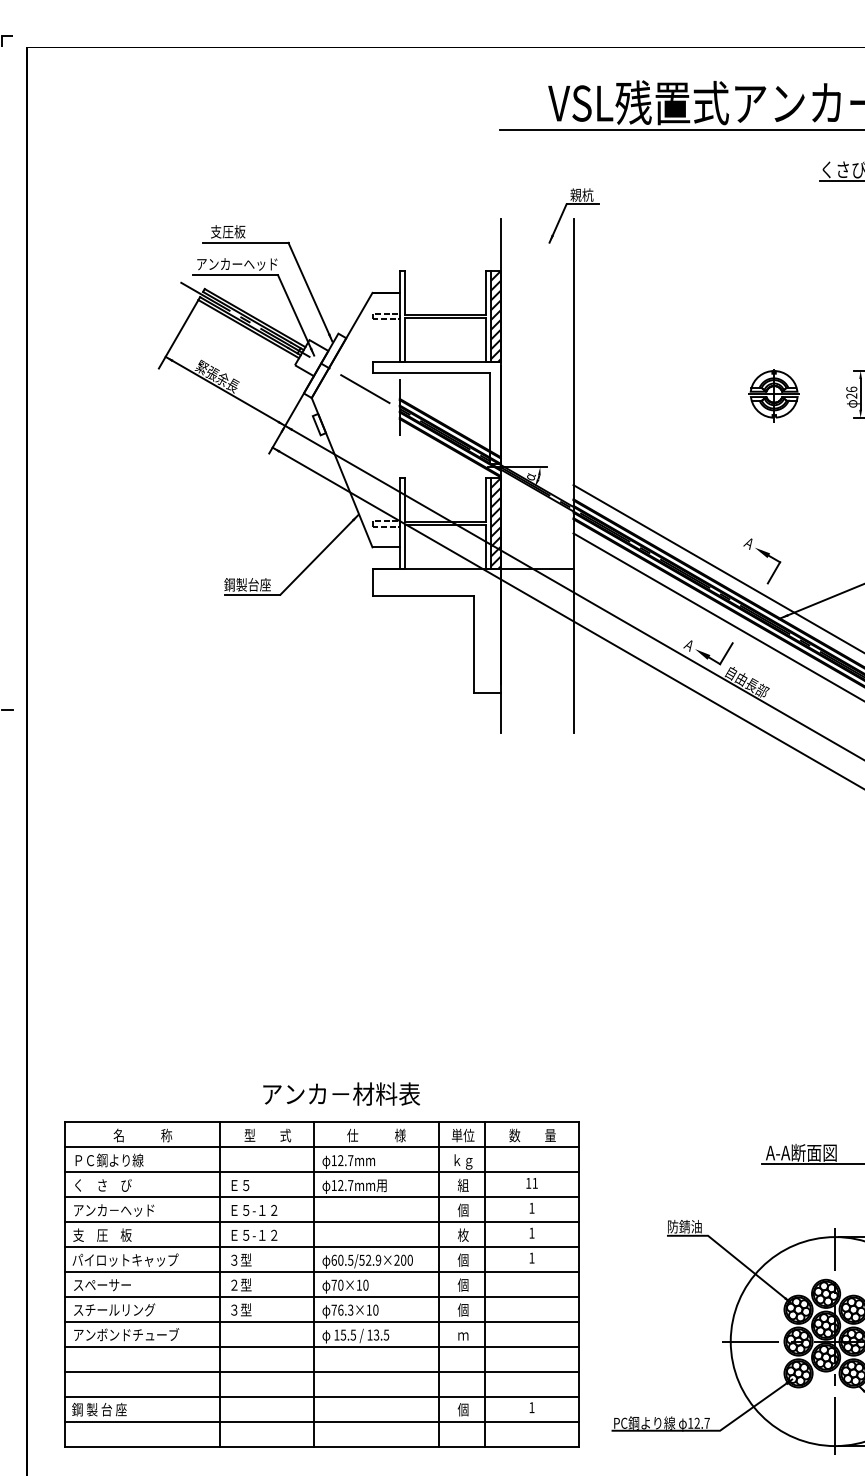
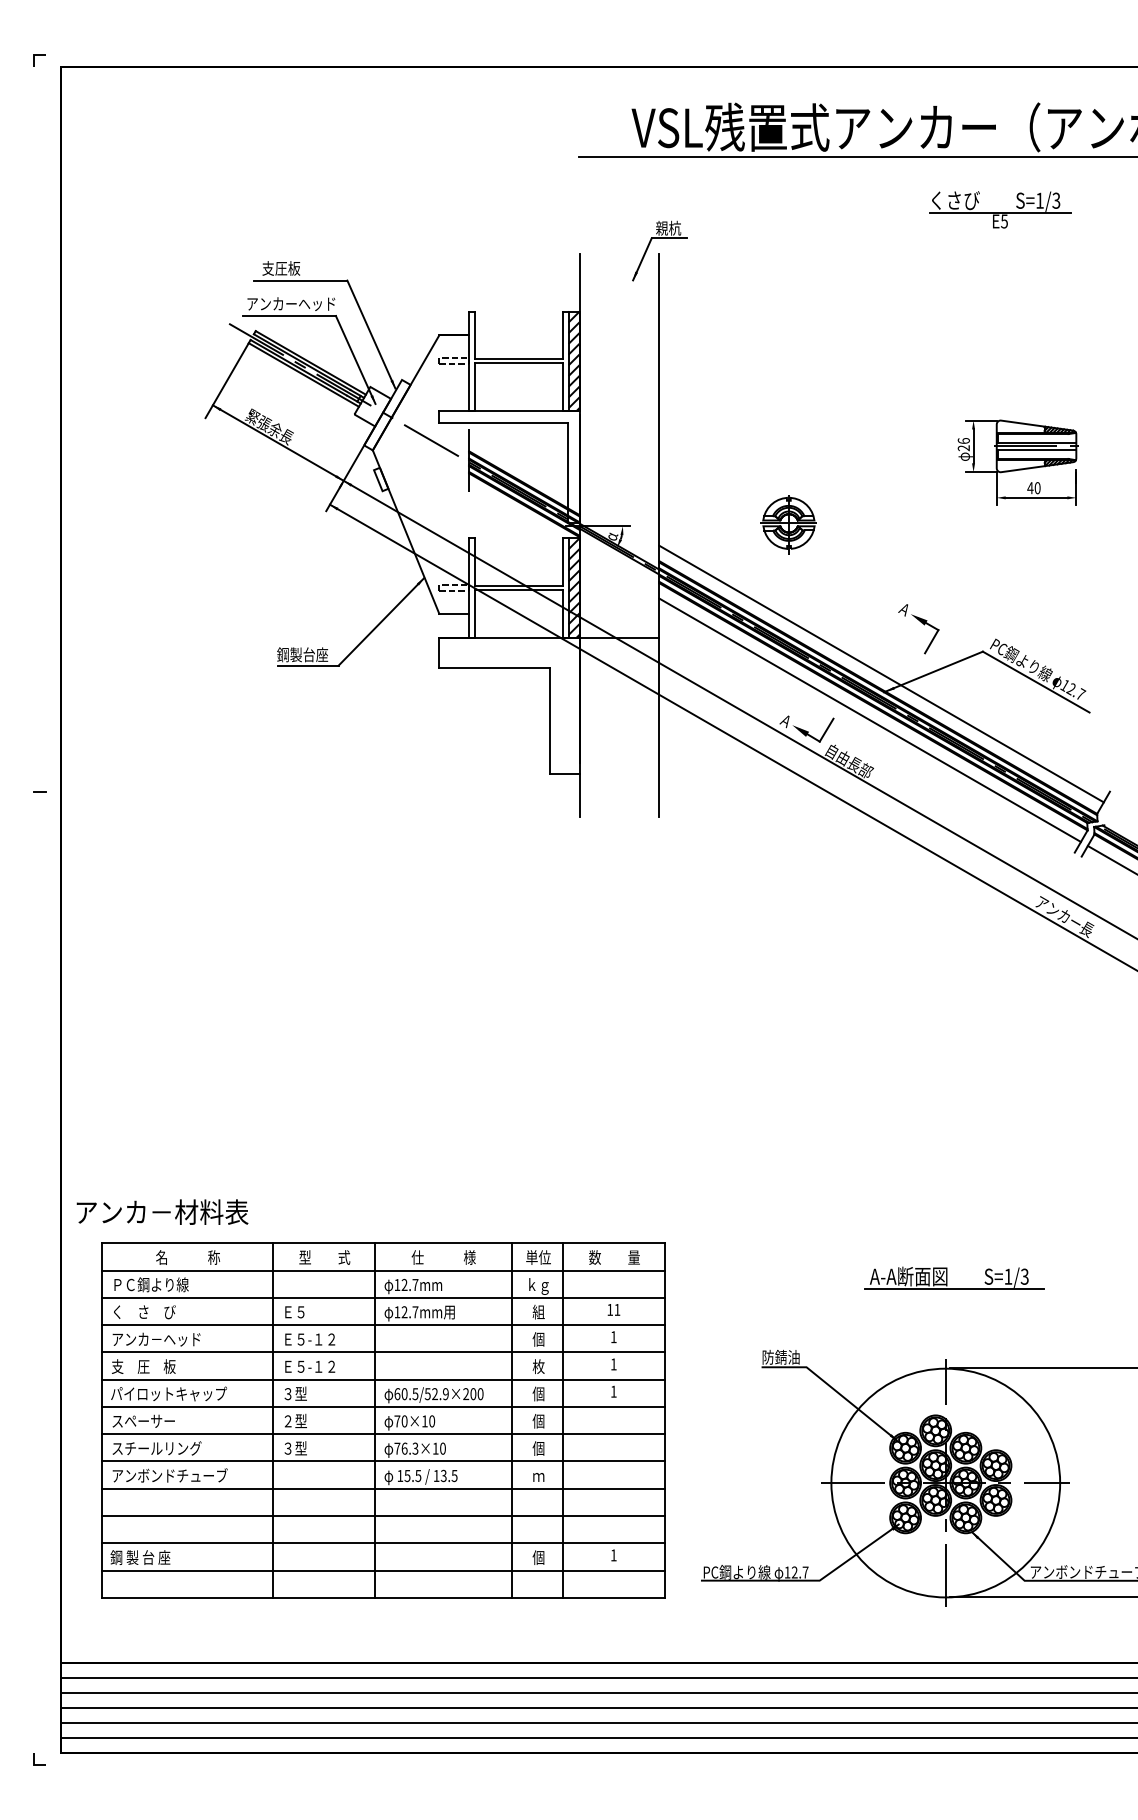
part: (773, 395) -> (788, 524), moved
part: (764, 556) -> (921, 623), moved
text: (341, 1093) -> (162, 1211), moved

